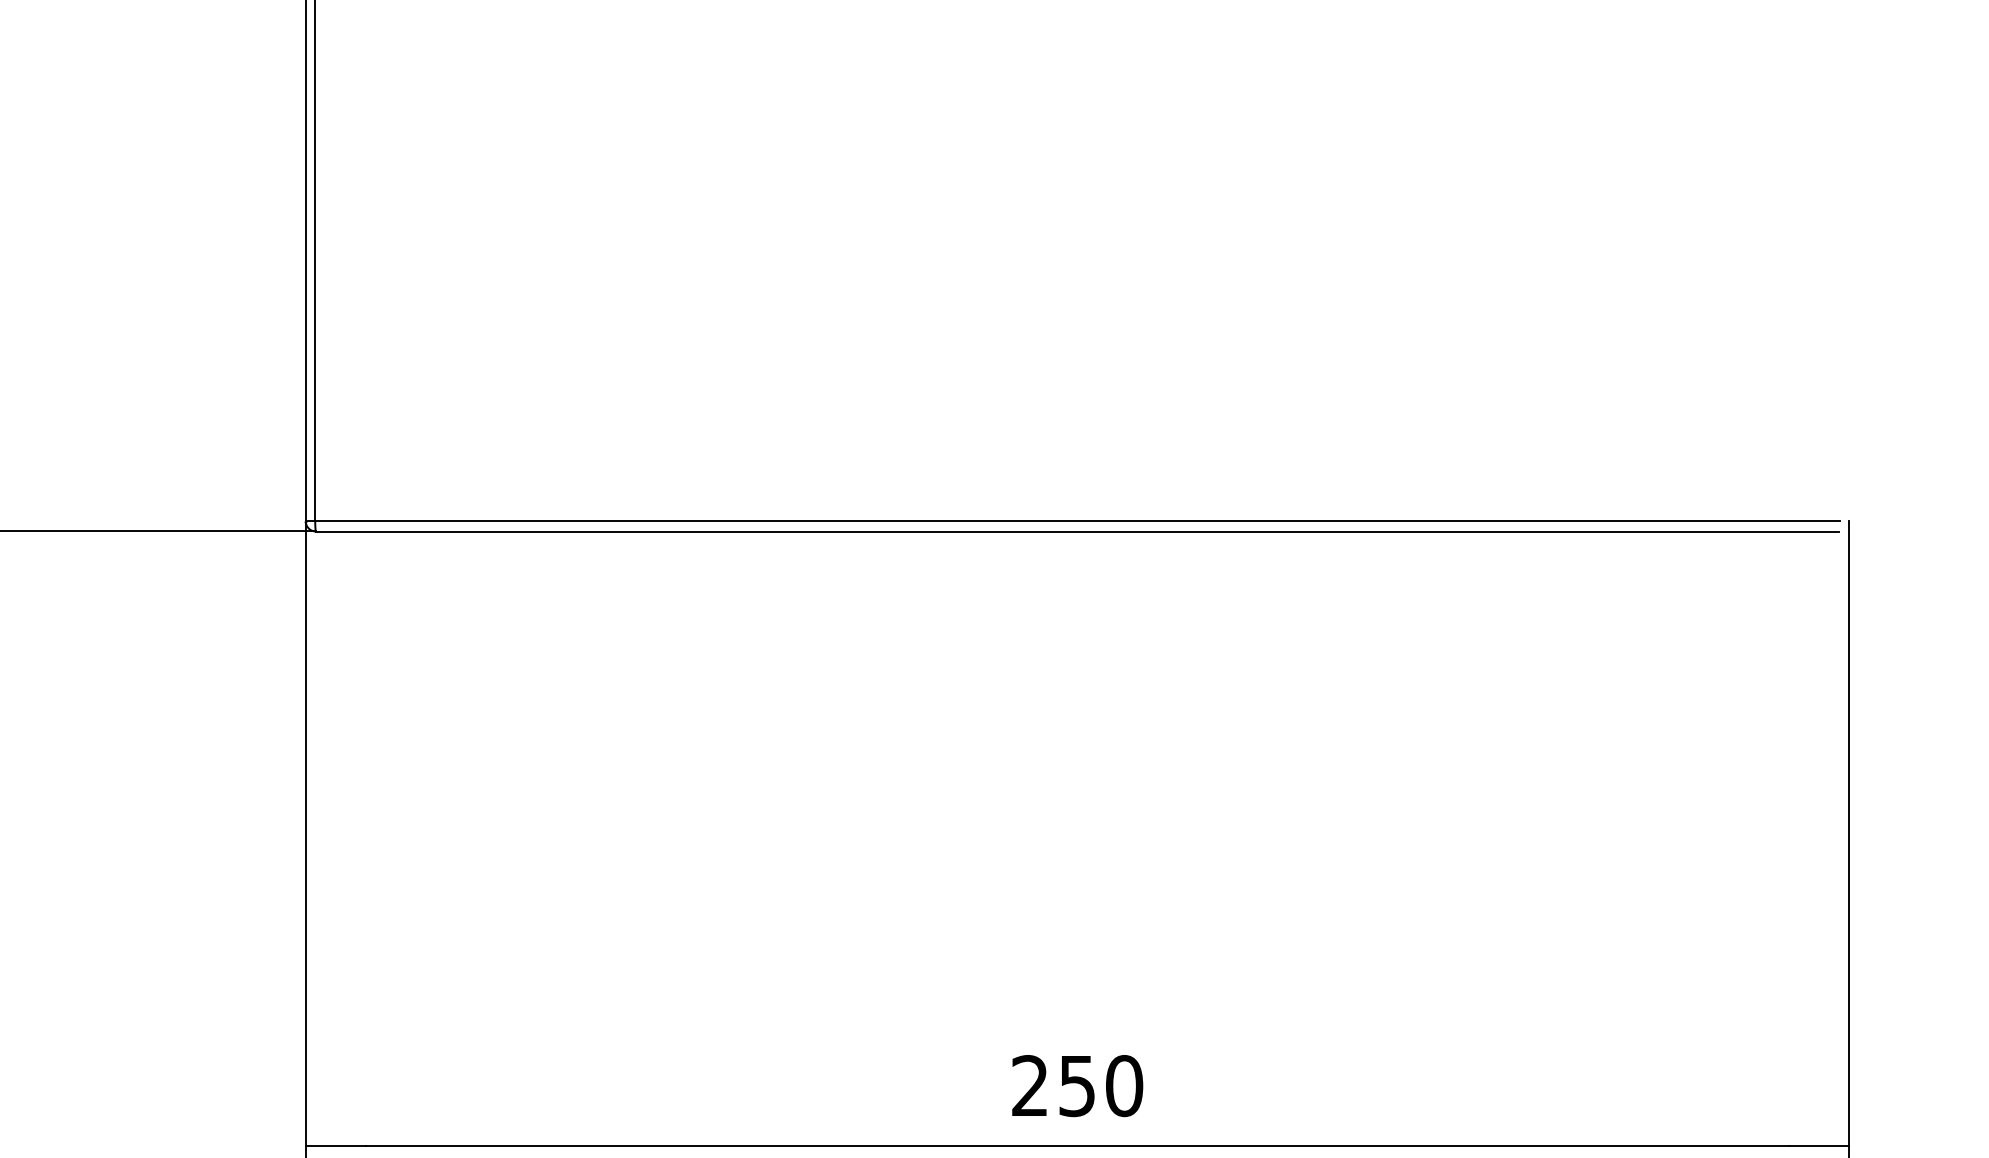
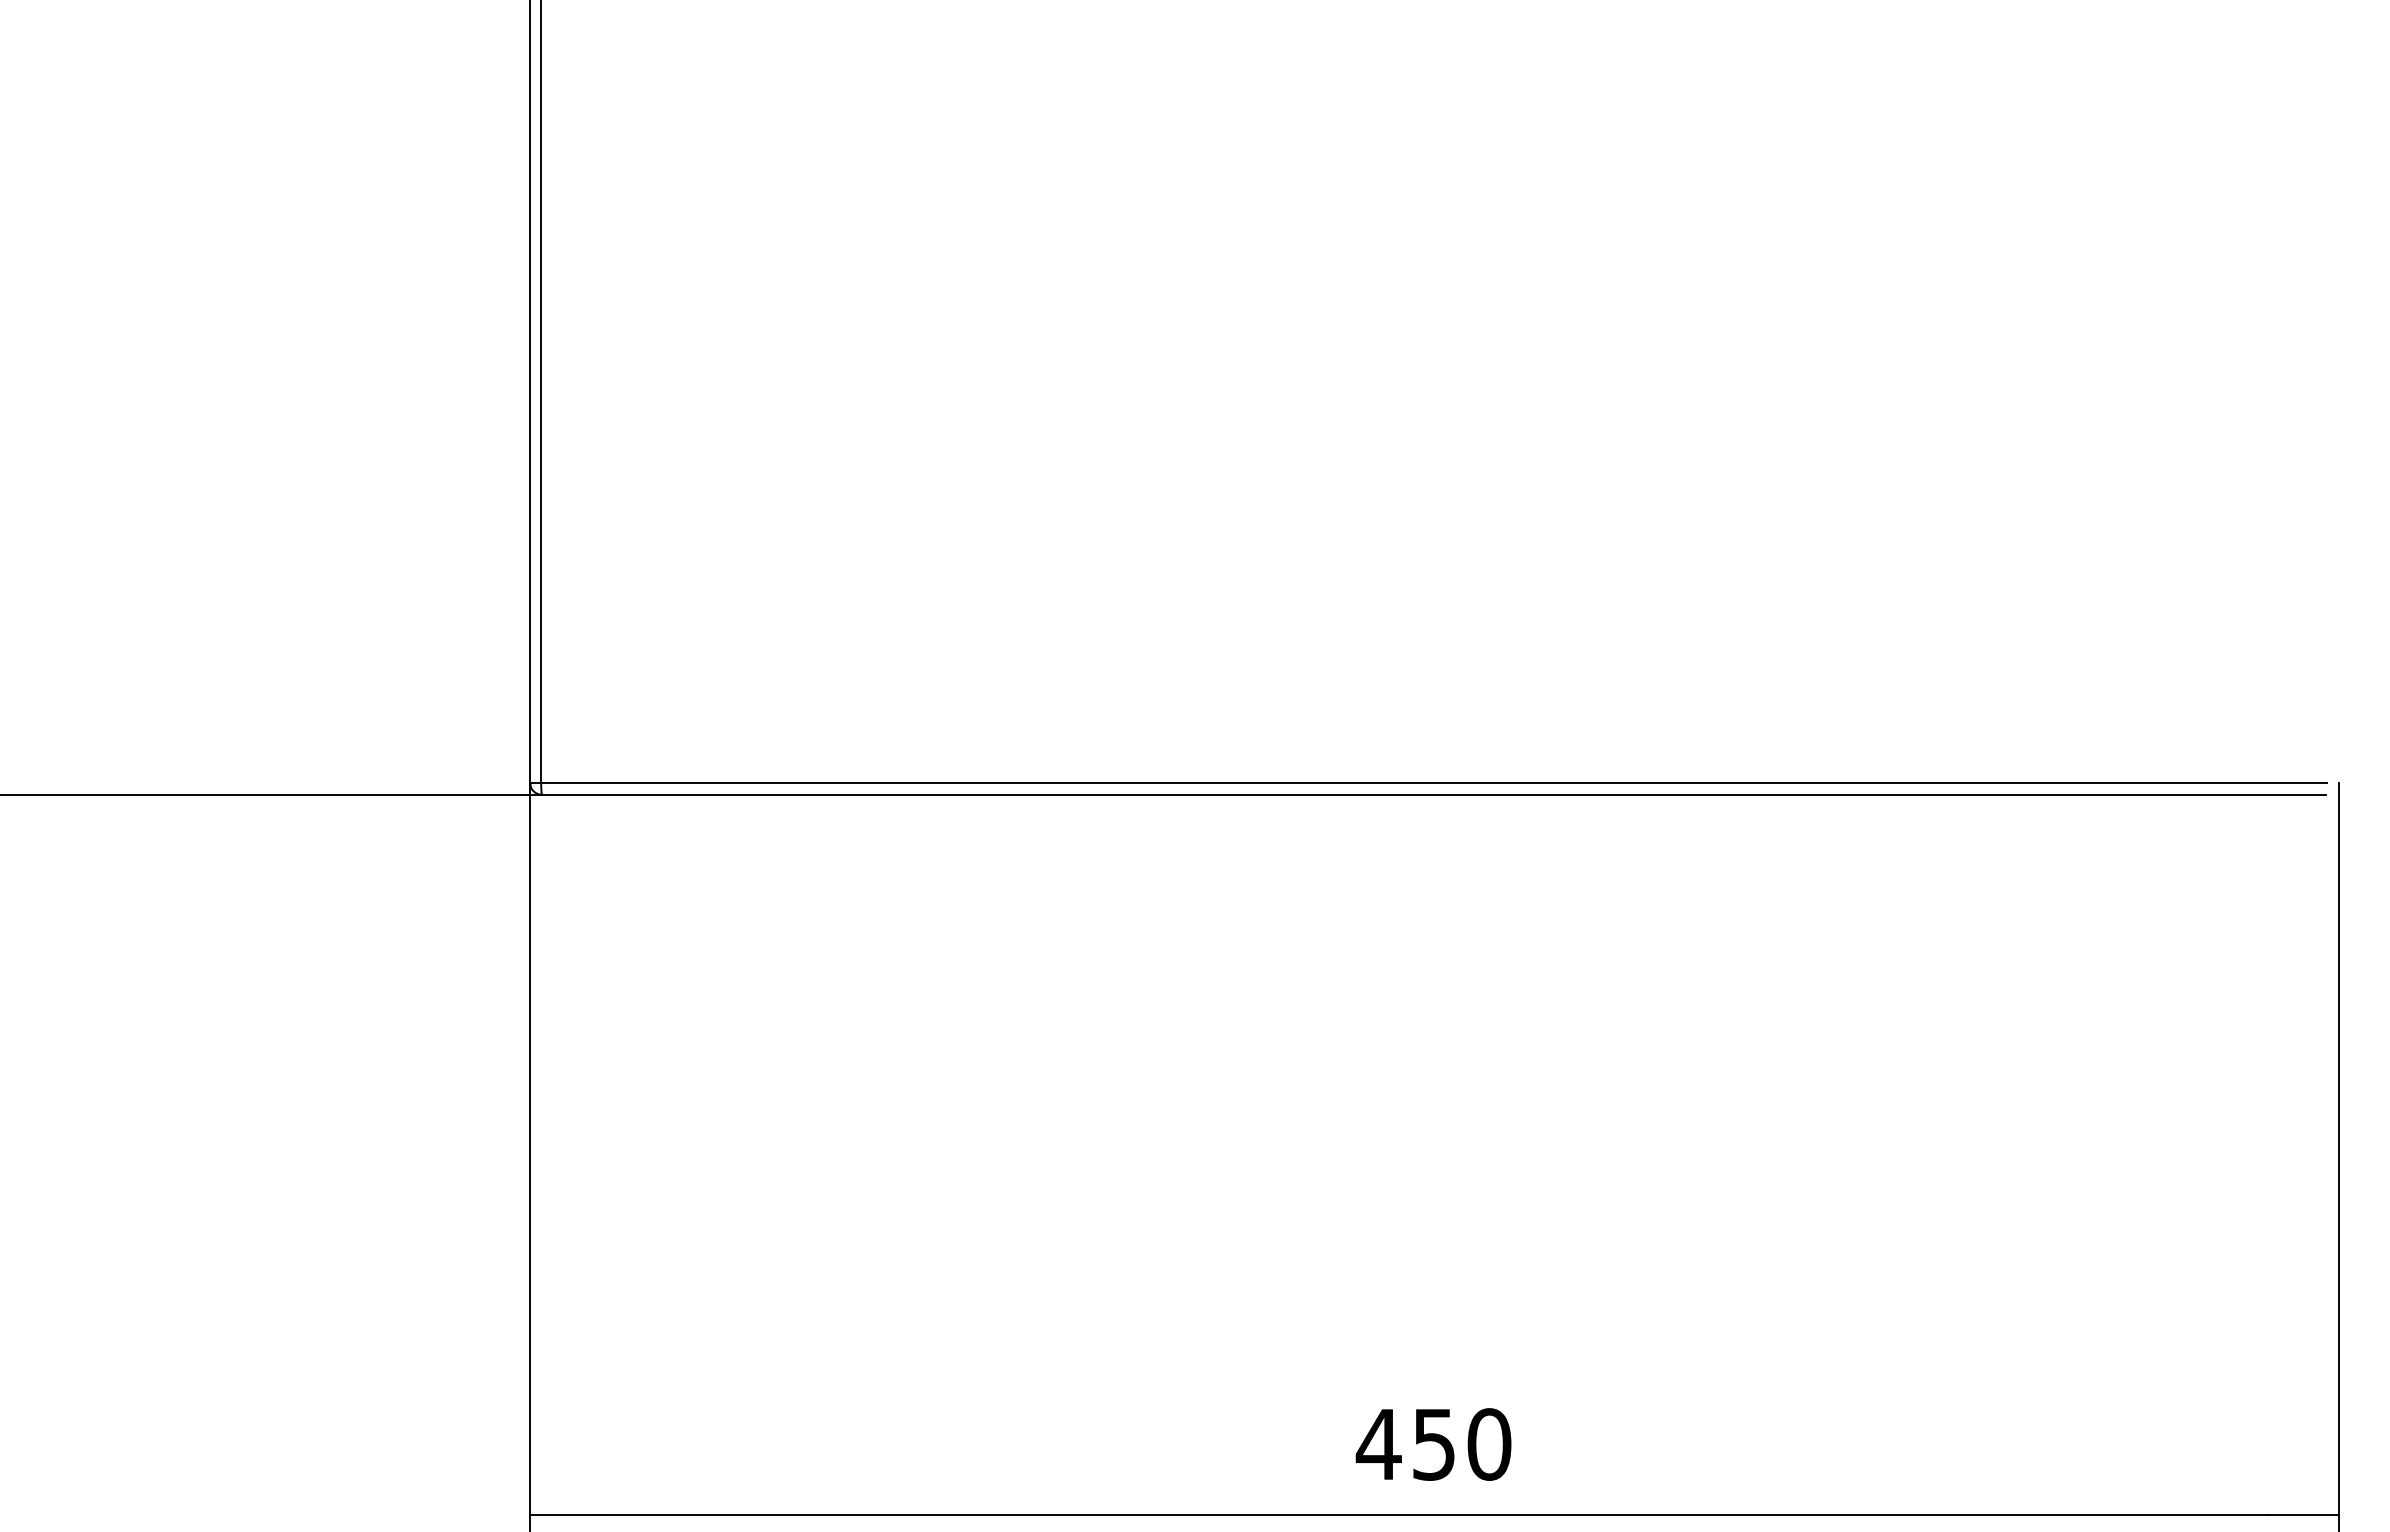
text: (1029, 1085) -> (1378, 1443), 250 -> 450

